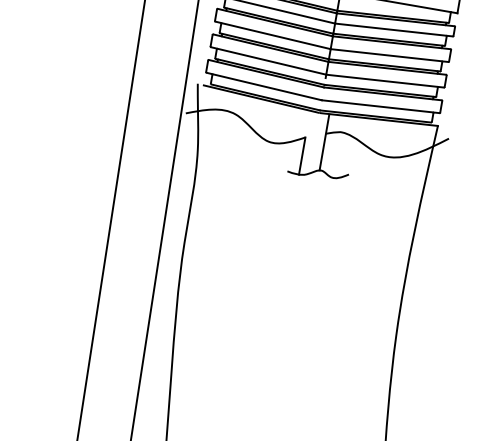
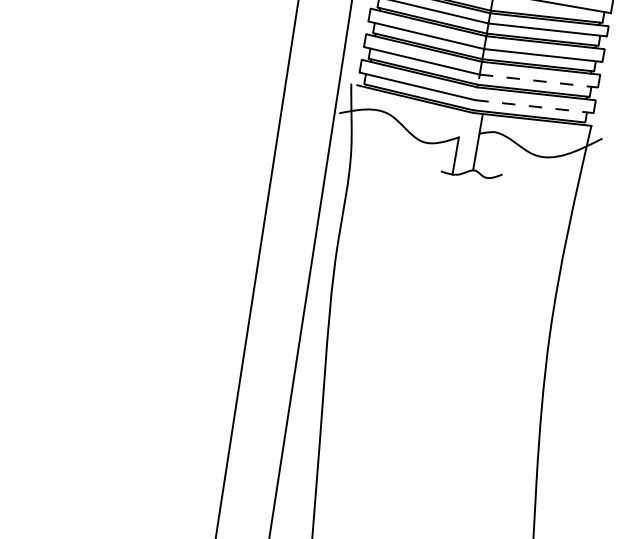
line: (386, 81) -> (539, 81), solid -> dashed
line: (381, 106) -> (534, 106), solid -> dashed

